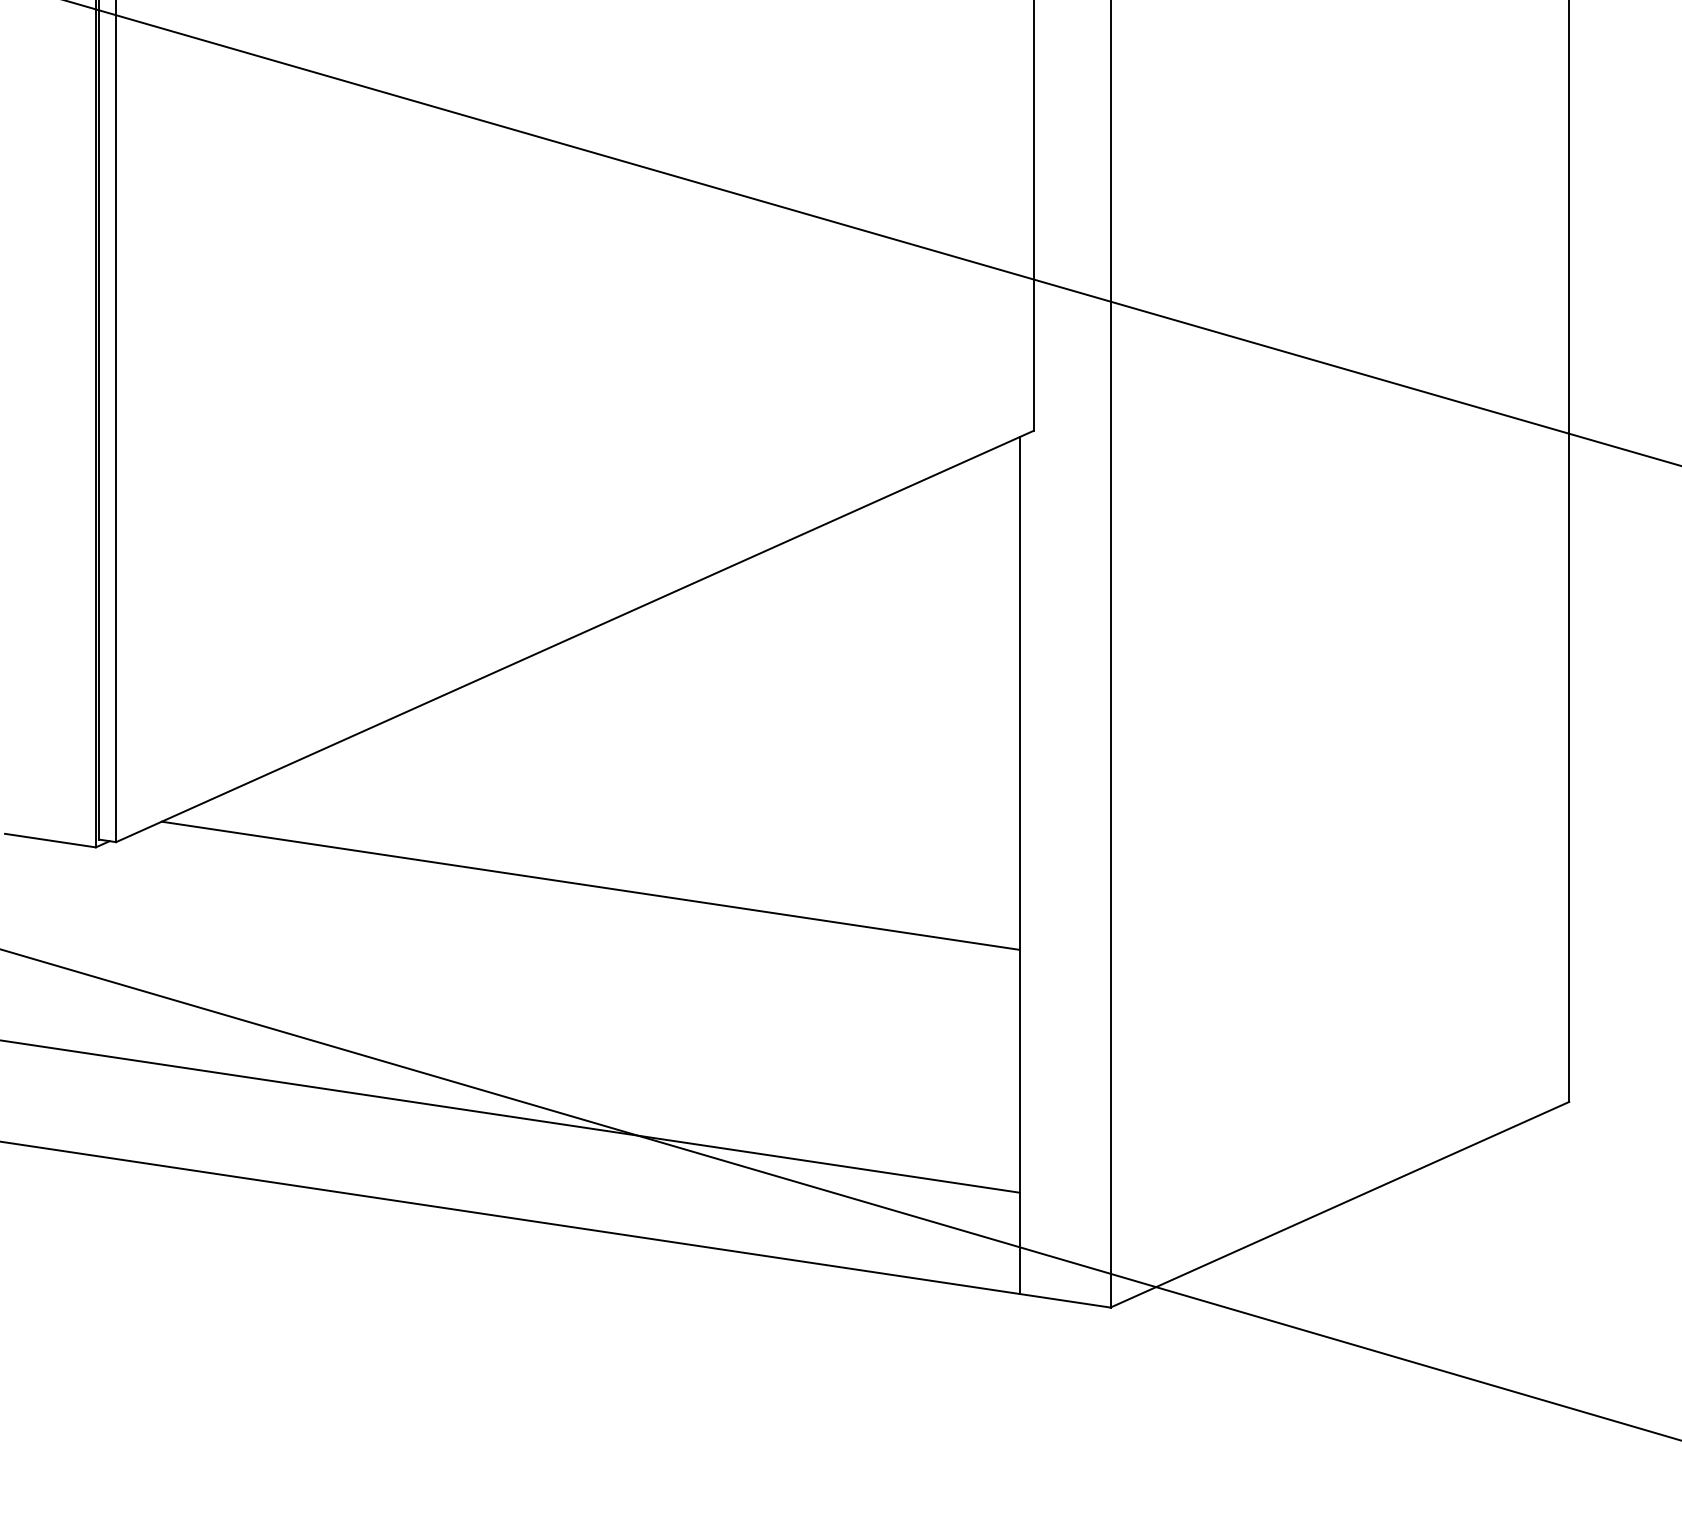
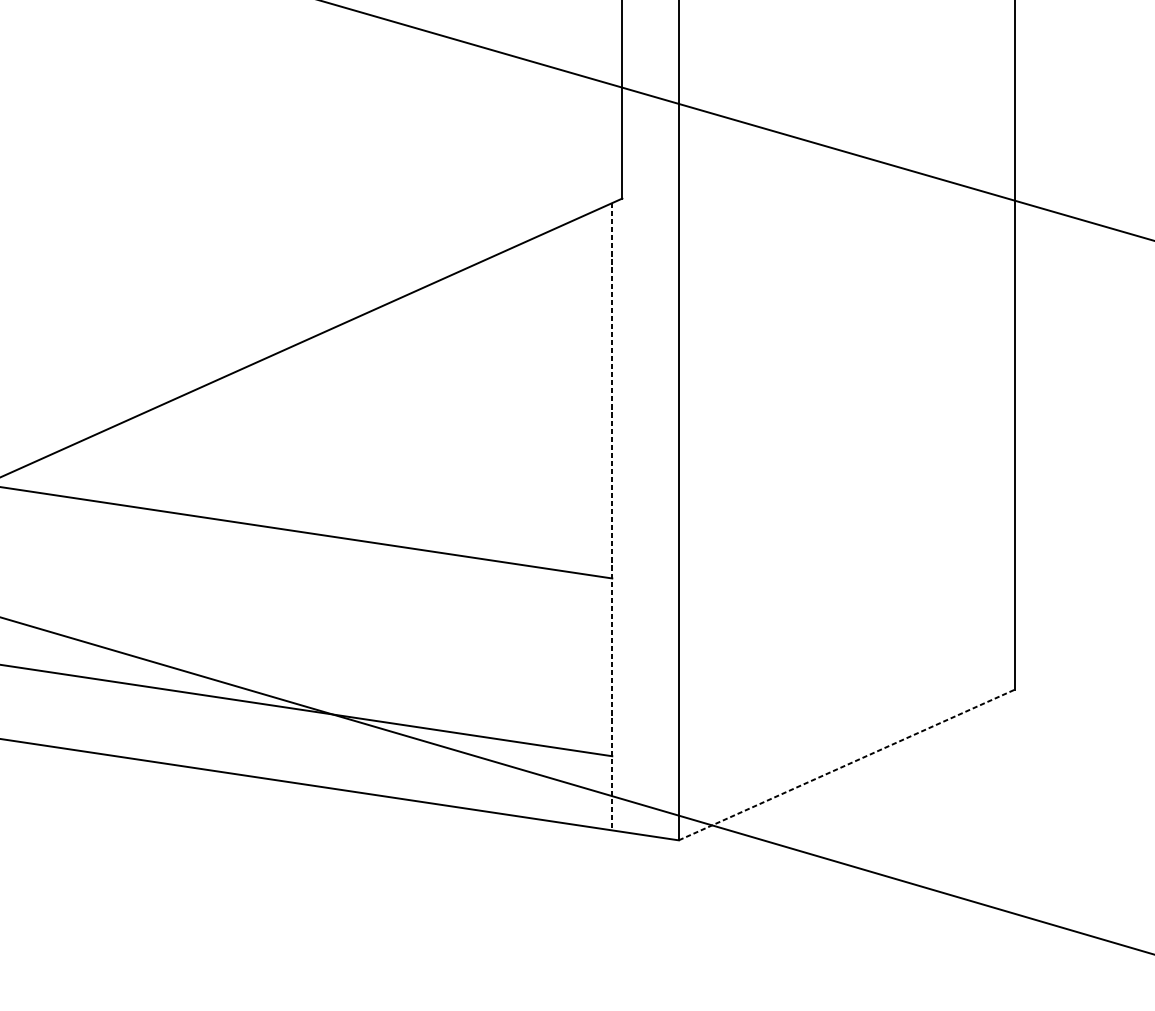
line: (1019, 866) -> (612, 517), solid -> dashed
line: (1340, 1204) -> (847, 764), solid -> dashed

